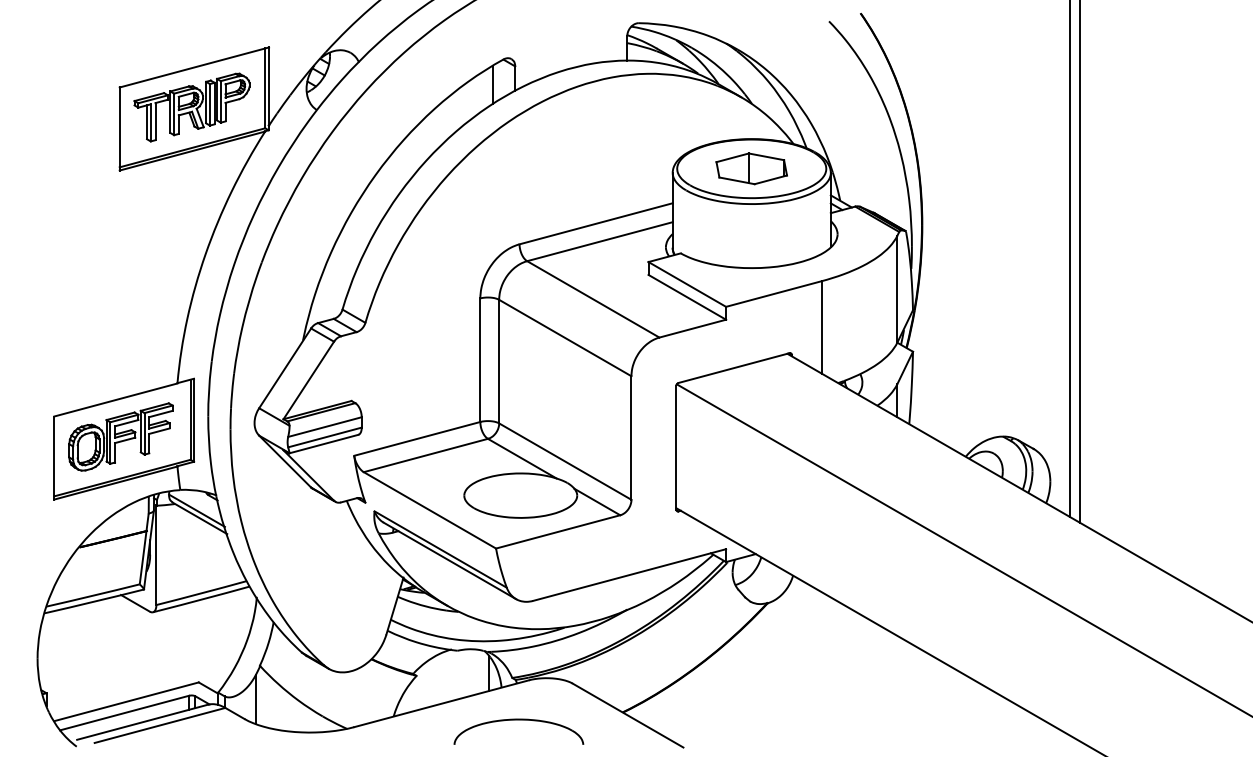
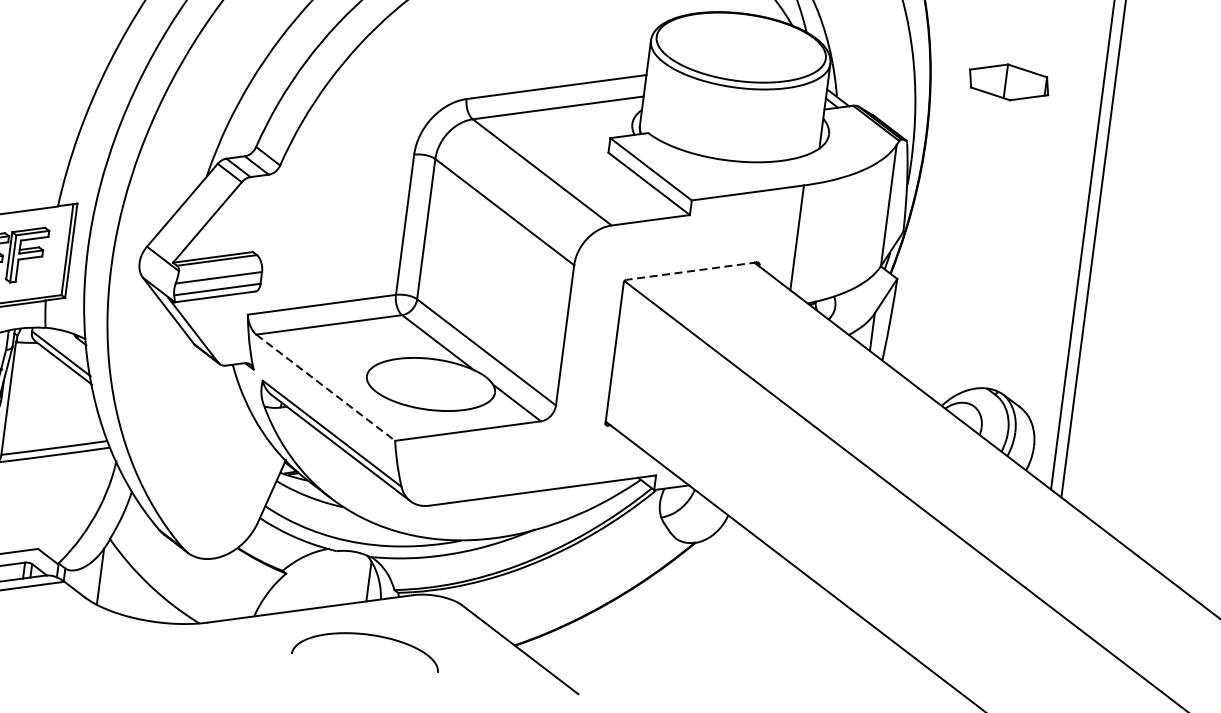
part: (751, 168) -> (1008, 81), moved
line: (734, 368) -> (692, 271), solid -> dashed
line: (430, 510) -> (326, 387), solid -> dashed
part: (518, 720) -> (368, 635), moved

